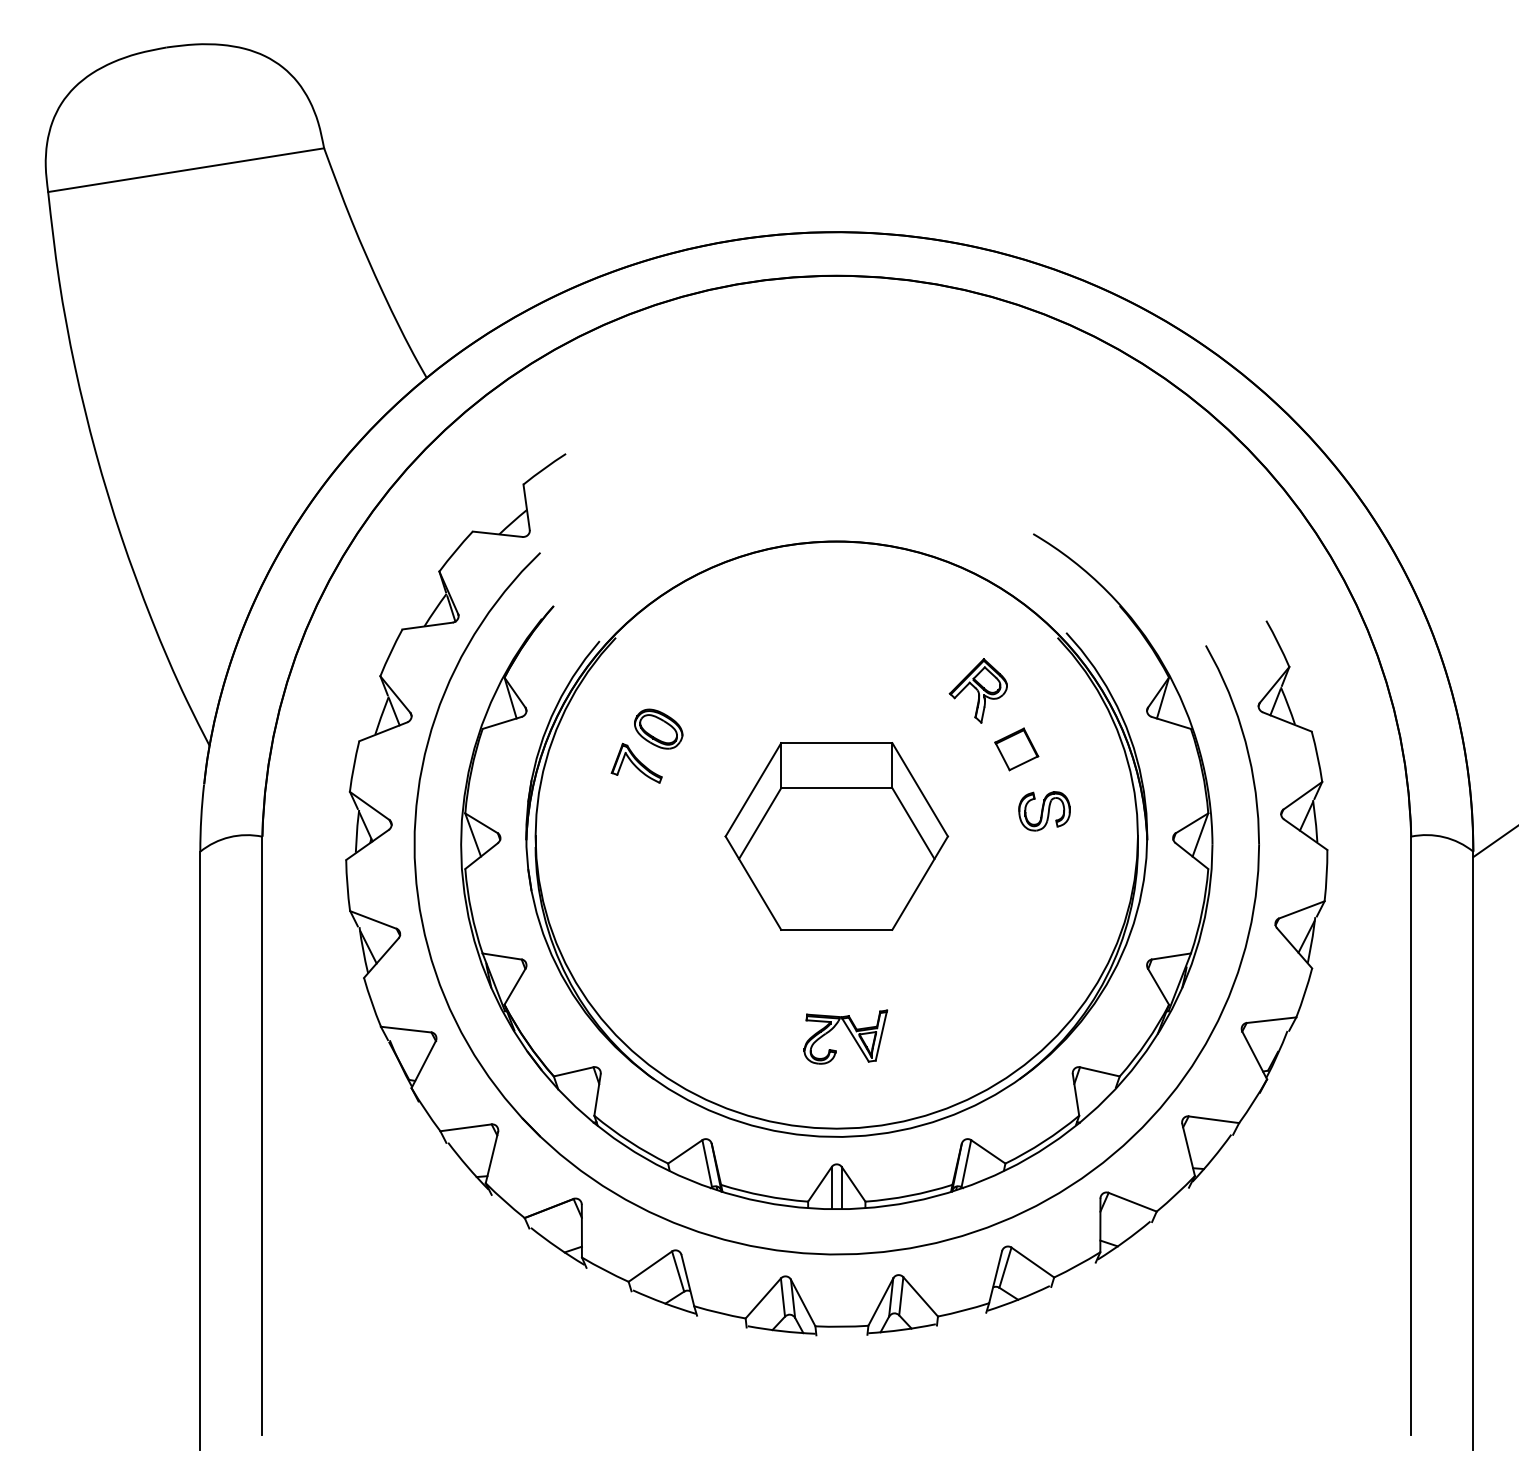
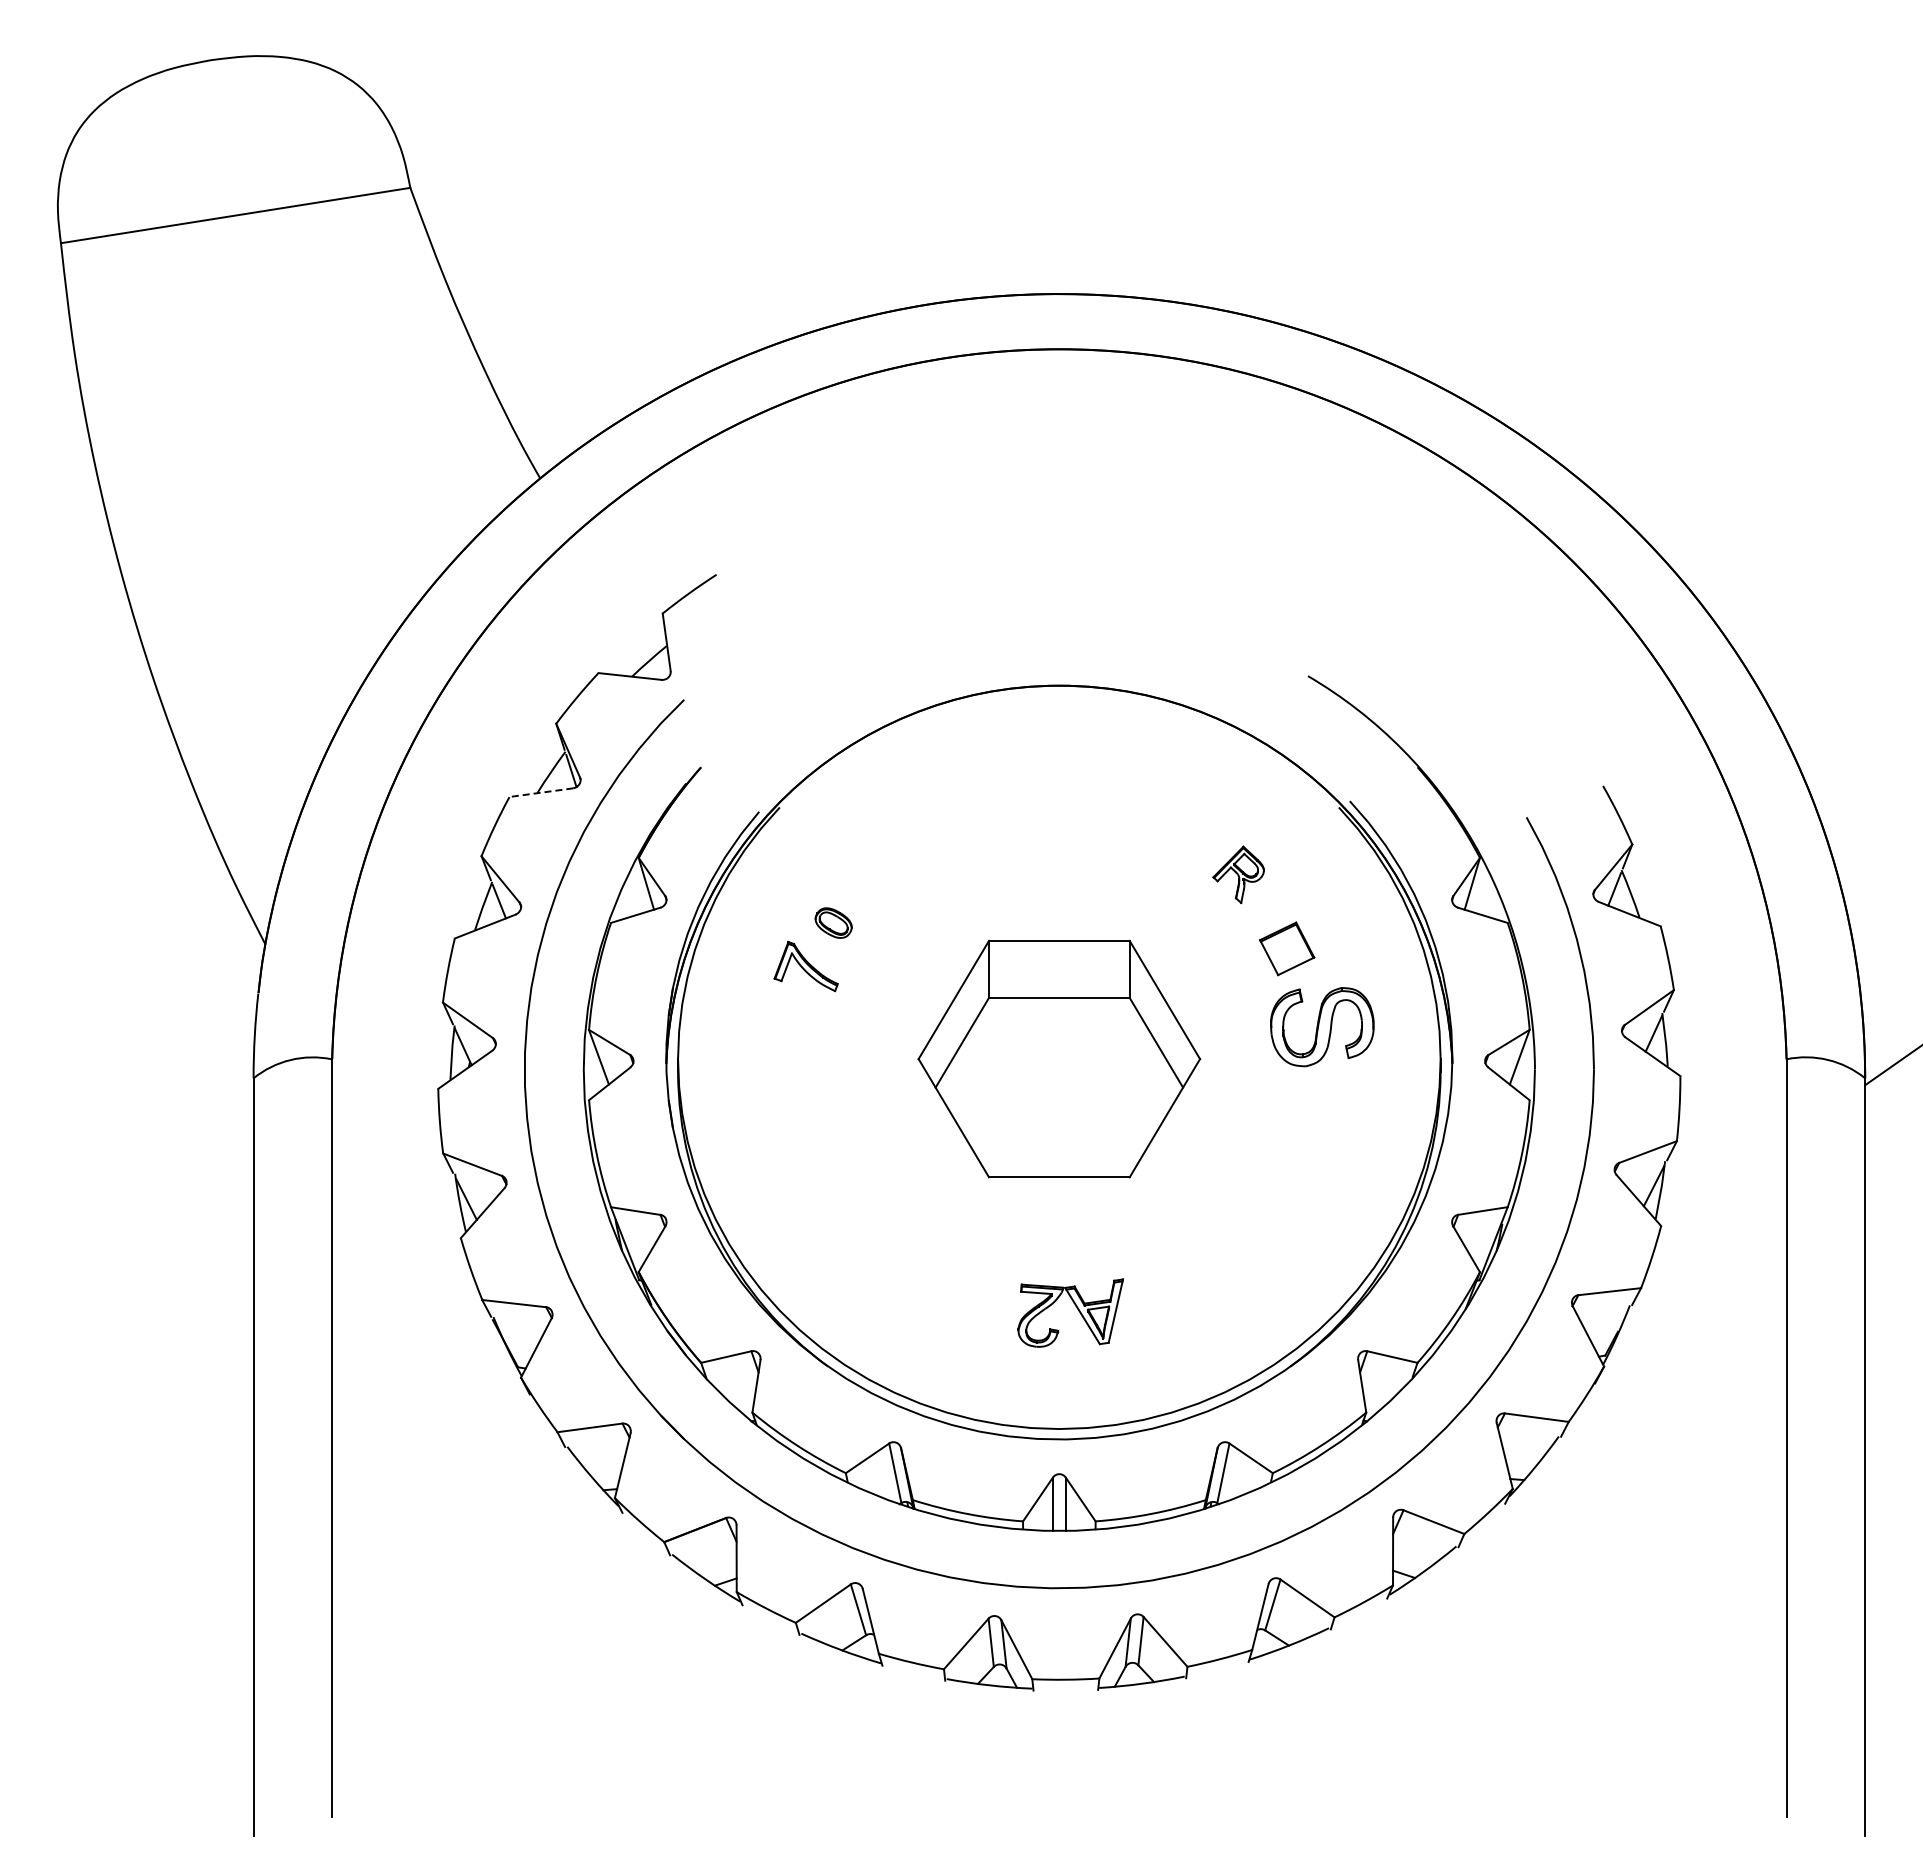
line: (426, 625) -> (540, 792), solid -> dashed
part: (978, 690) -> (1238, 874), size x0.7
part: (658, 728) -> (833, 922), size x0.6
part: (1044, 811) -> (1322, 1027), size x1.6

